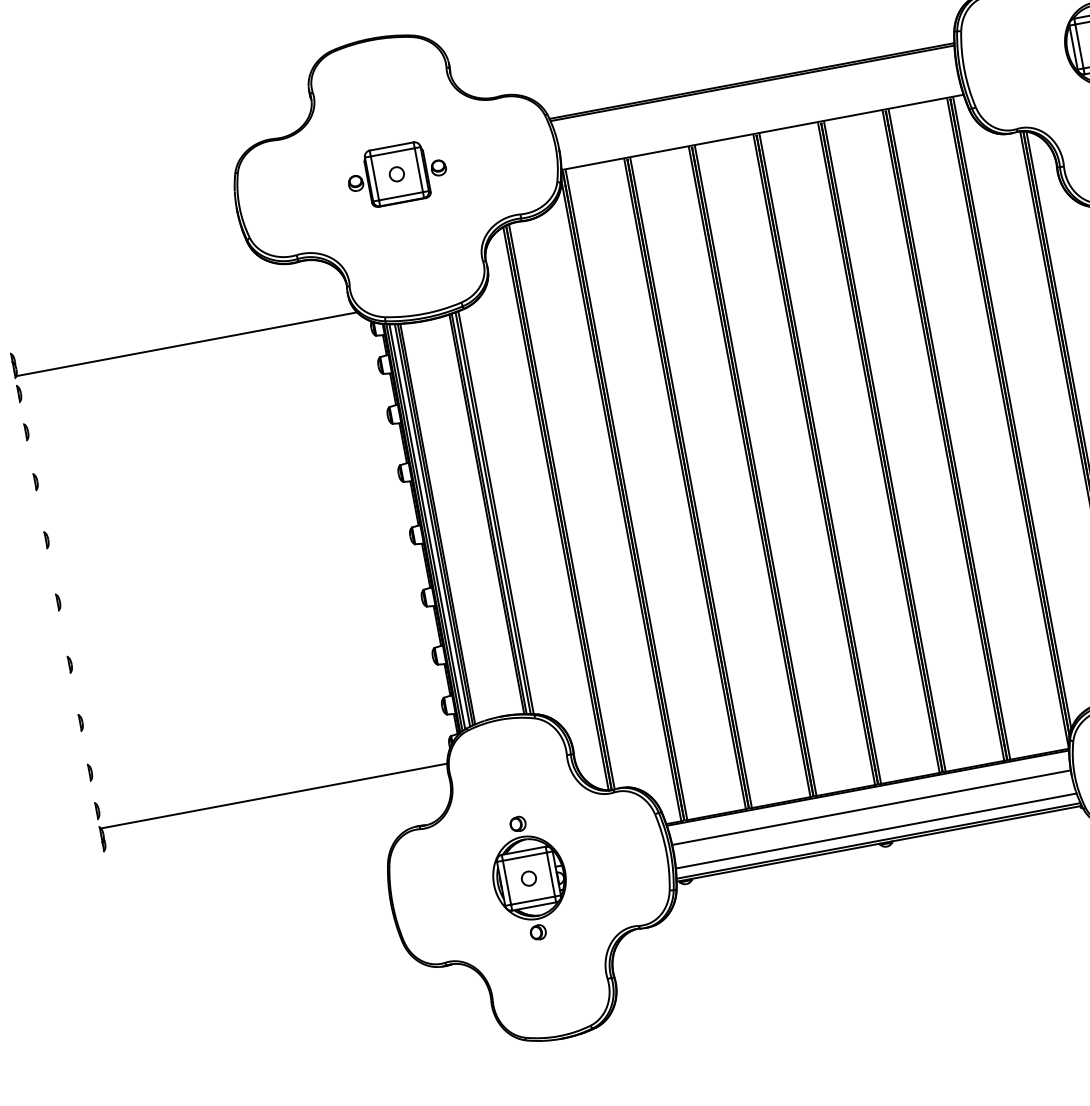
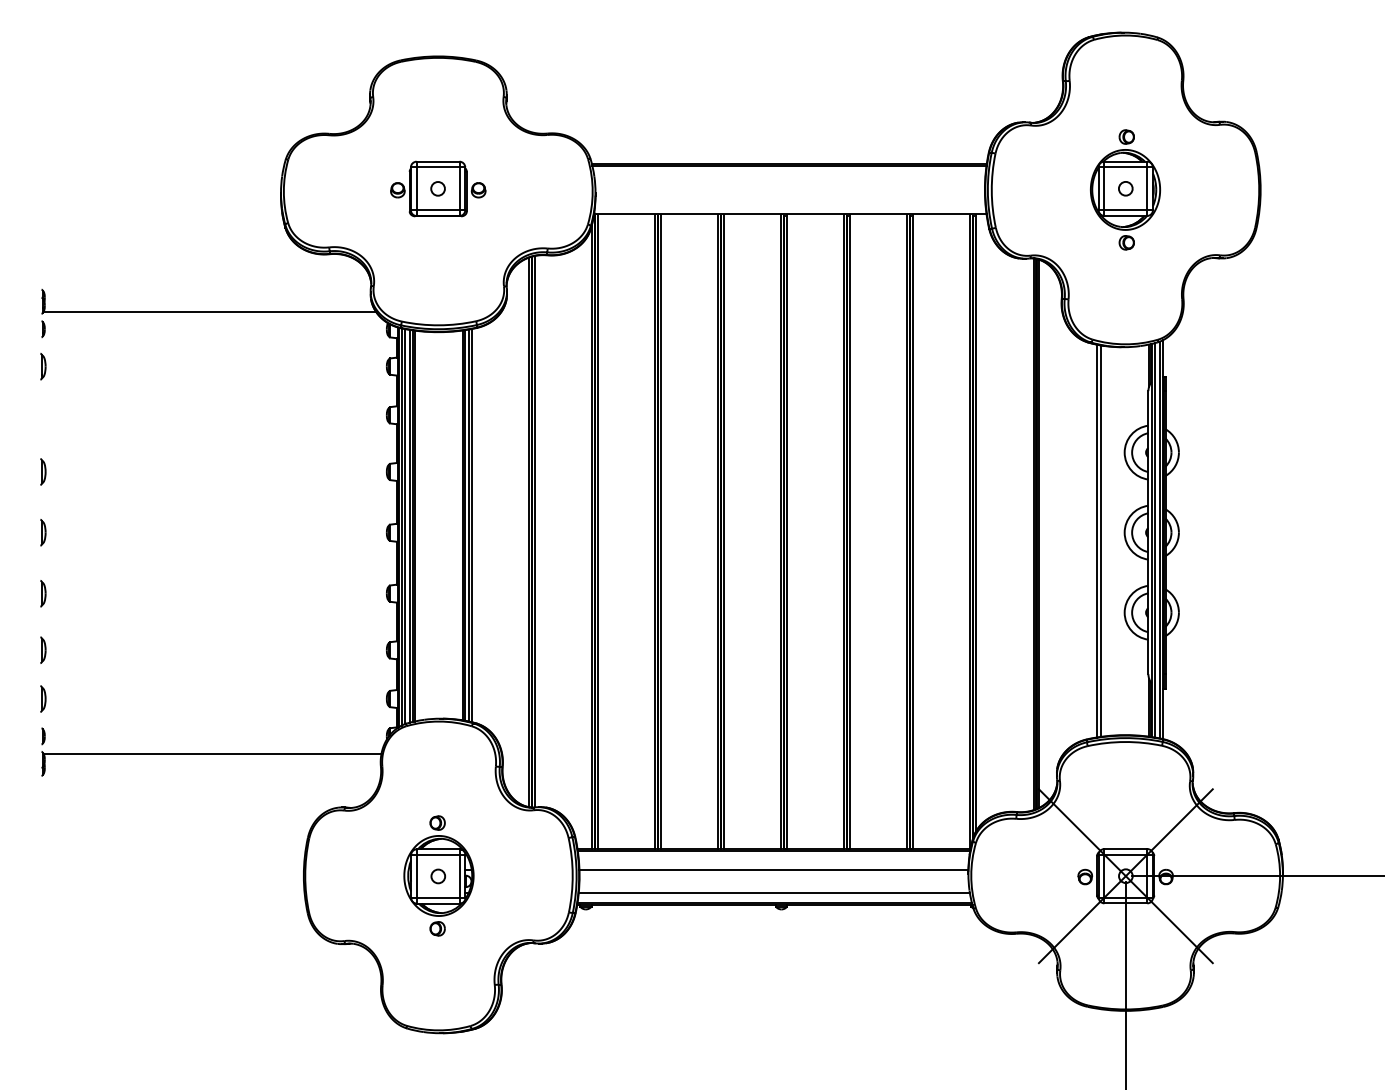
part: (26, 431) -> (43, 366), size x1.6
part: (36, 482) -> (43, 415), removed
part: (46, 539) -> (43, 471), size x1.6
part: (58, 601) -> (43, 532), size x1.6
part: (70, 664) -> (43, 593), size x1.6
part: (81, 722) -> (43, 650), size x1.6
part: (90, 772) -> (43, 698), size x1.6

